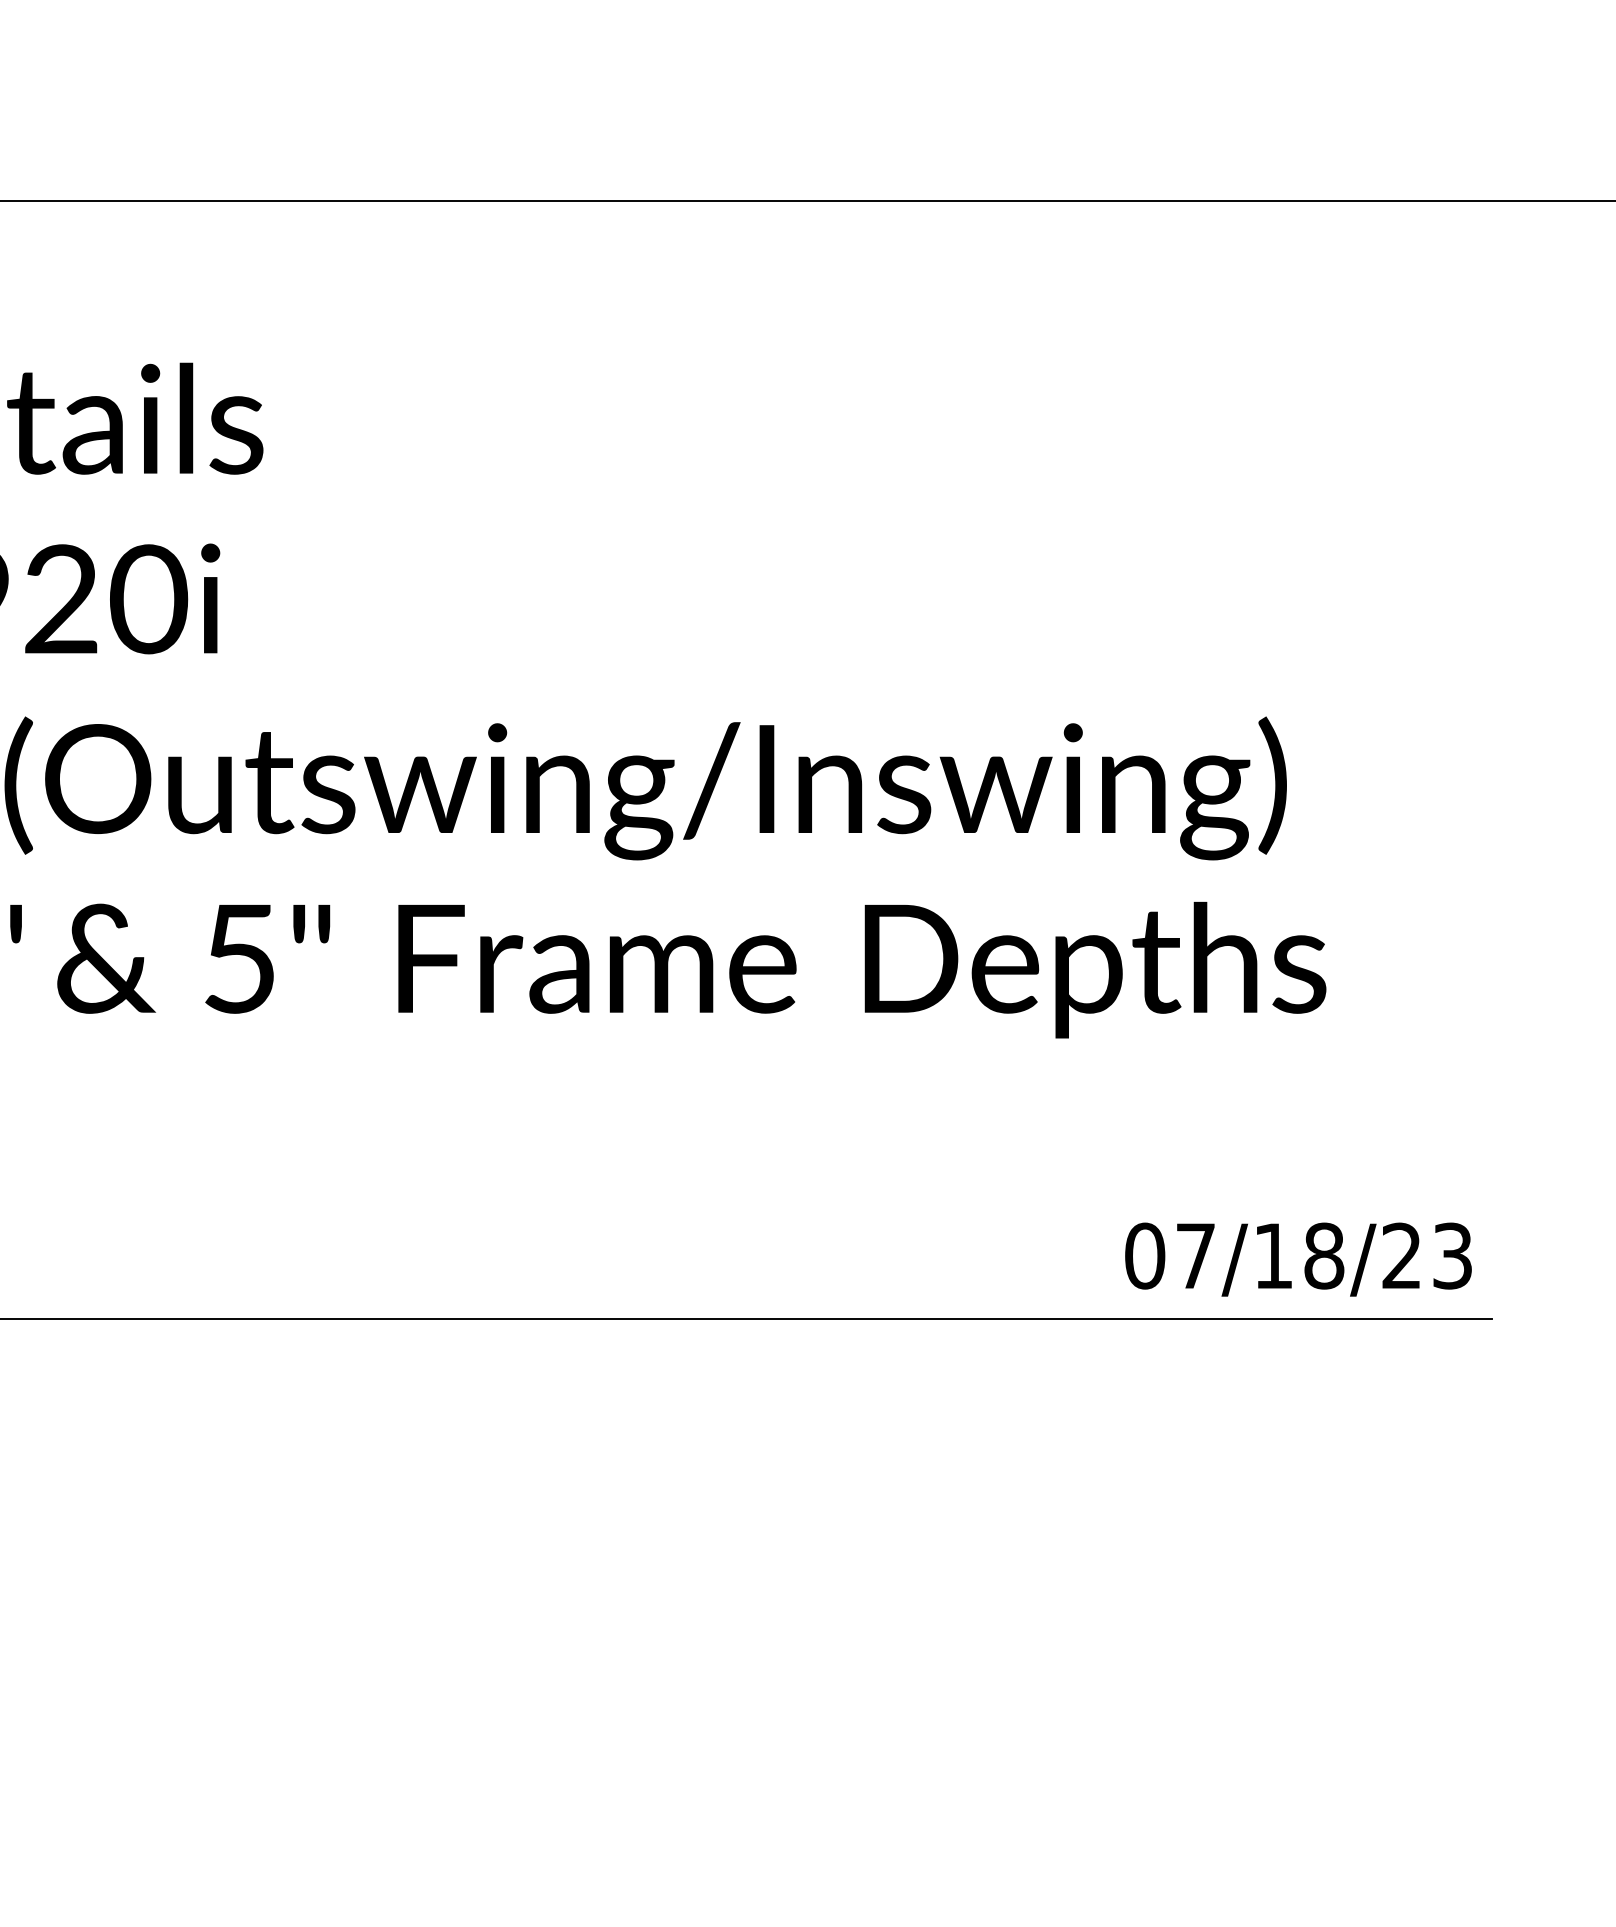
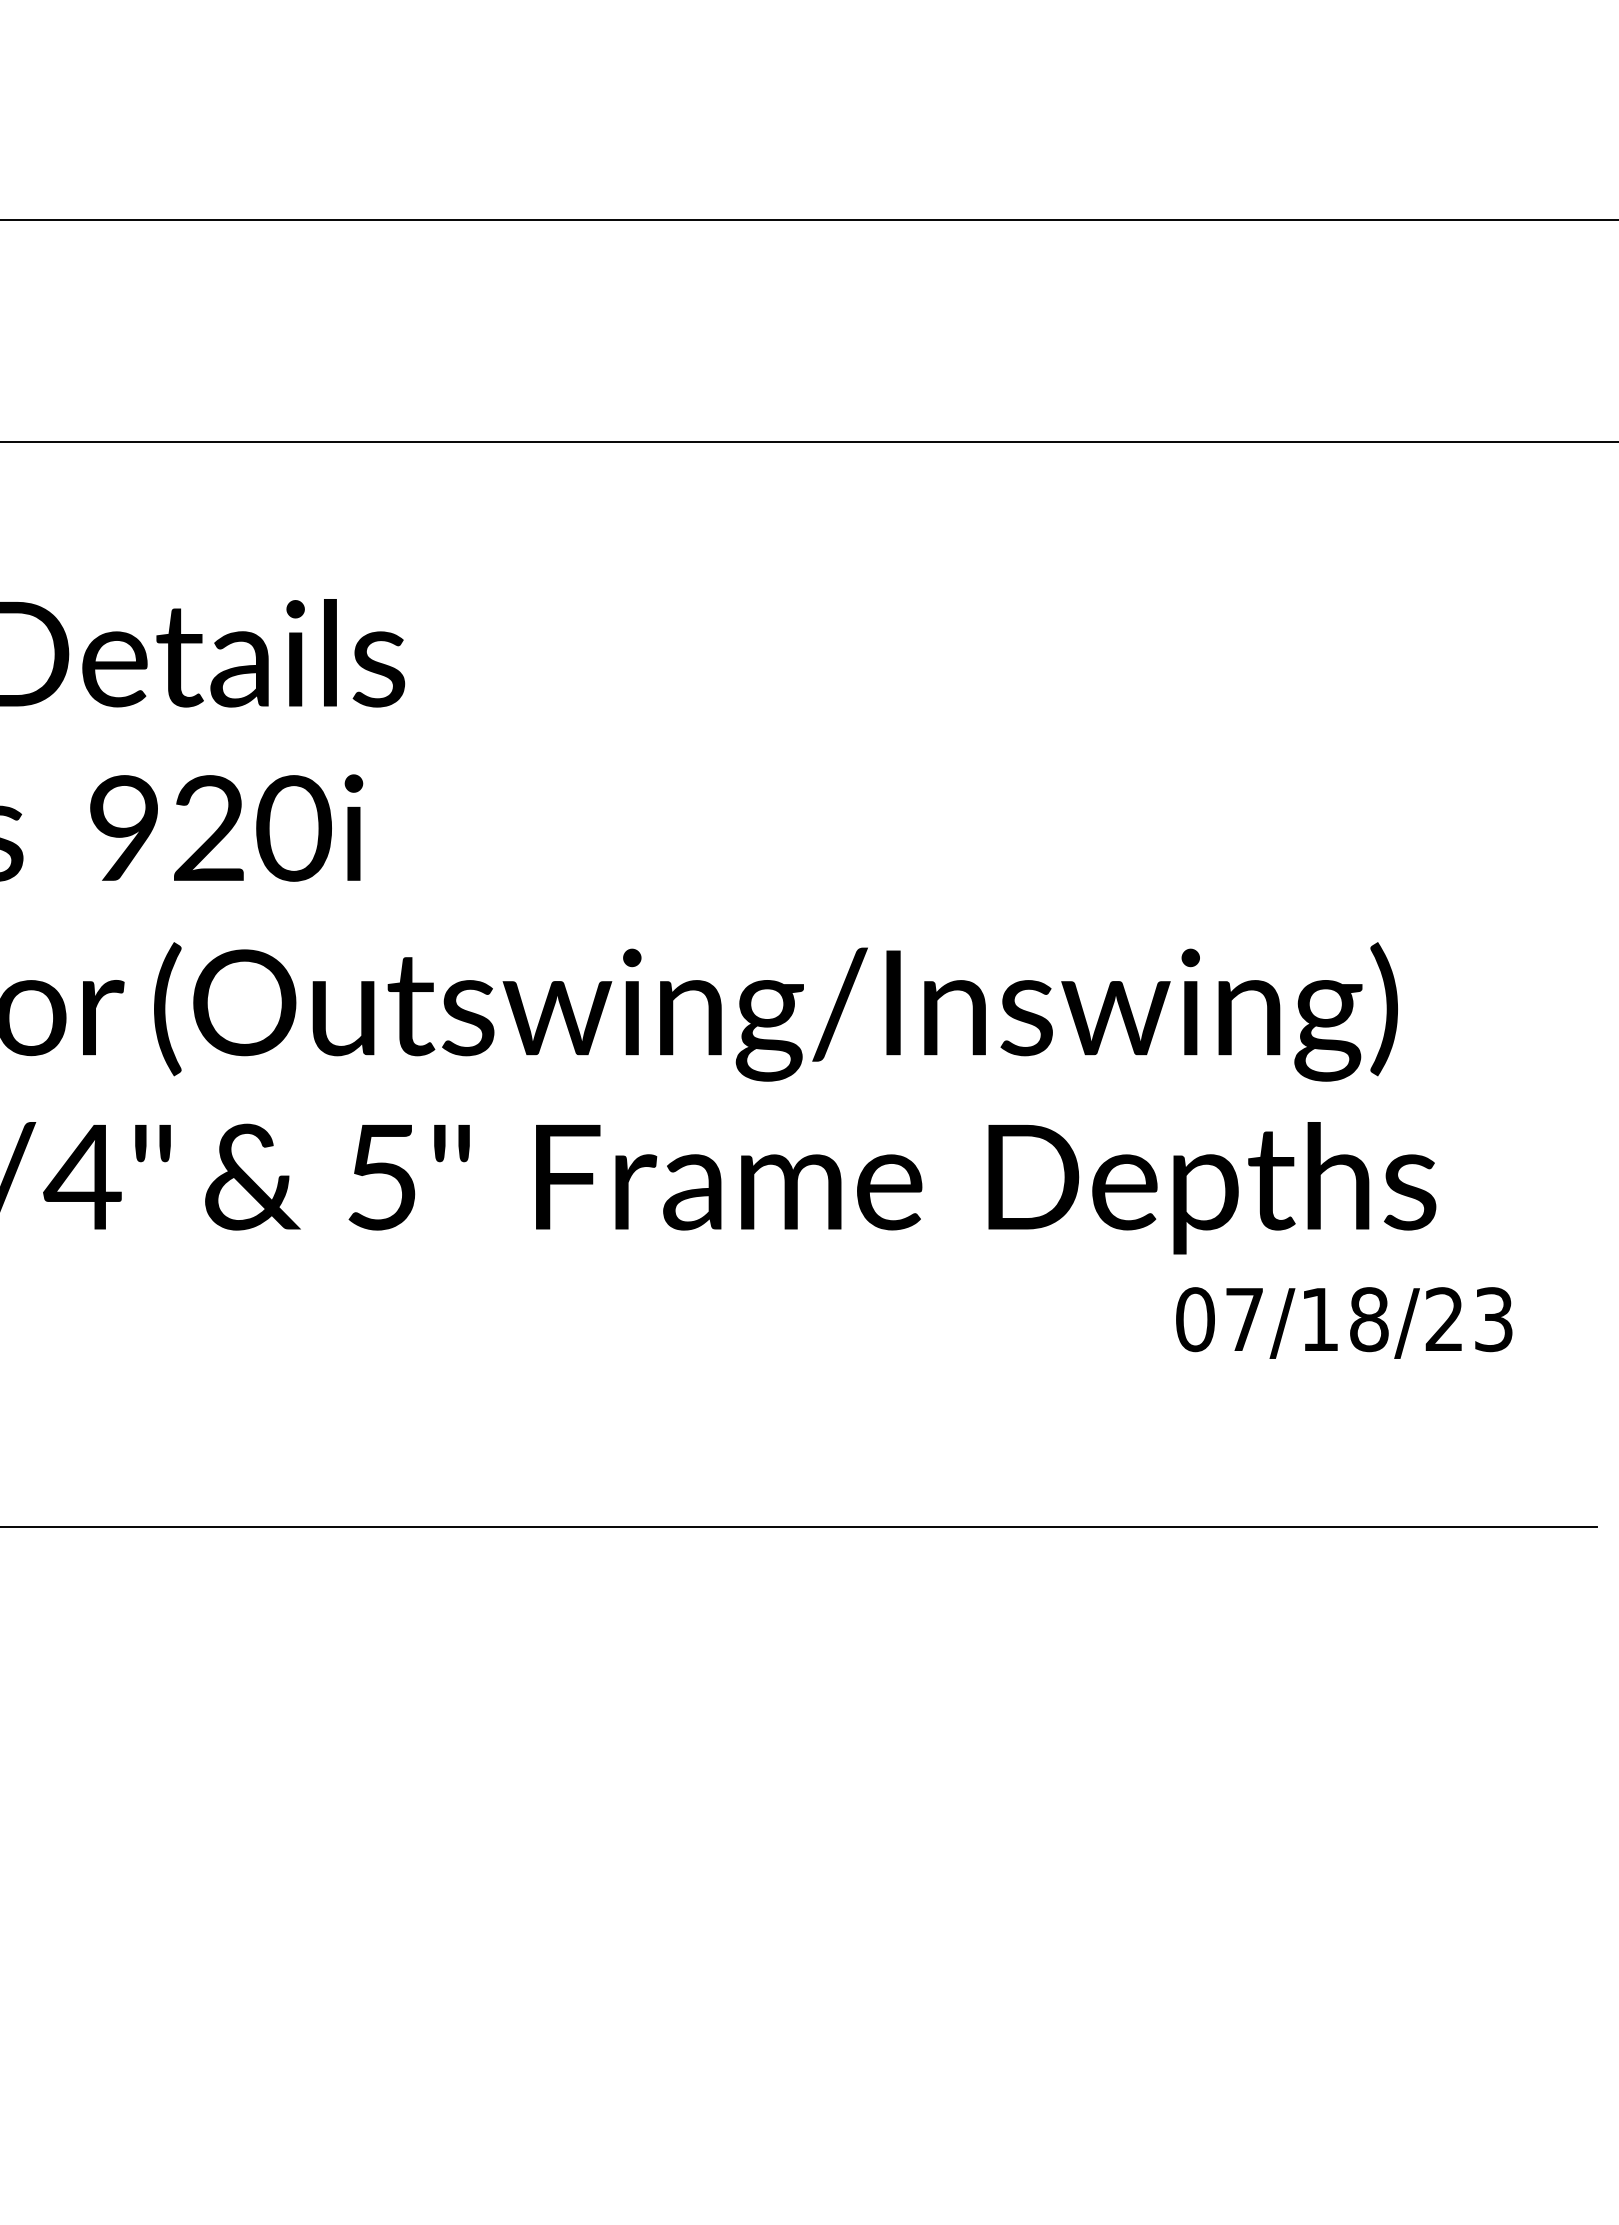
text: (1298, 1259) -> (1344, 1322), moved

